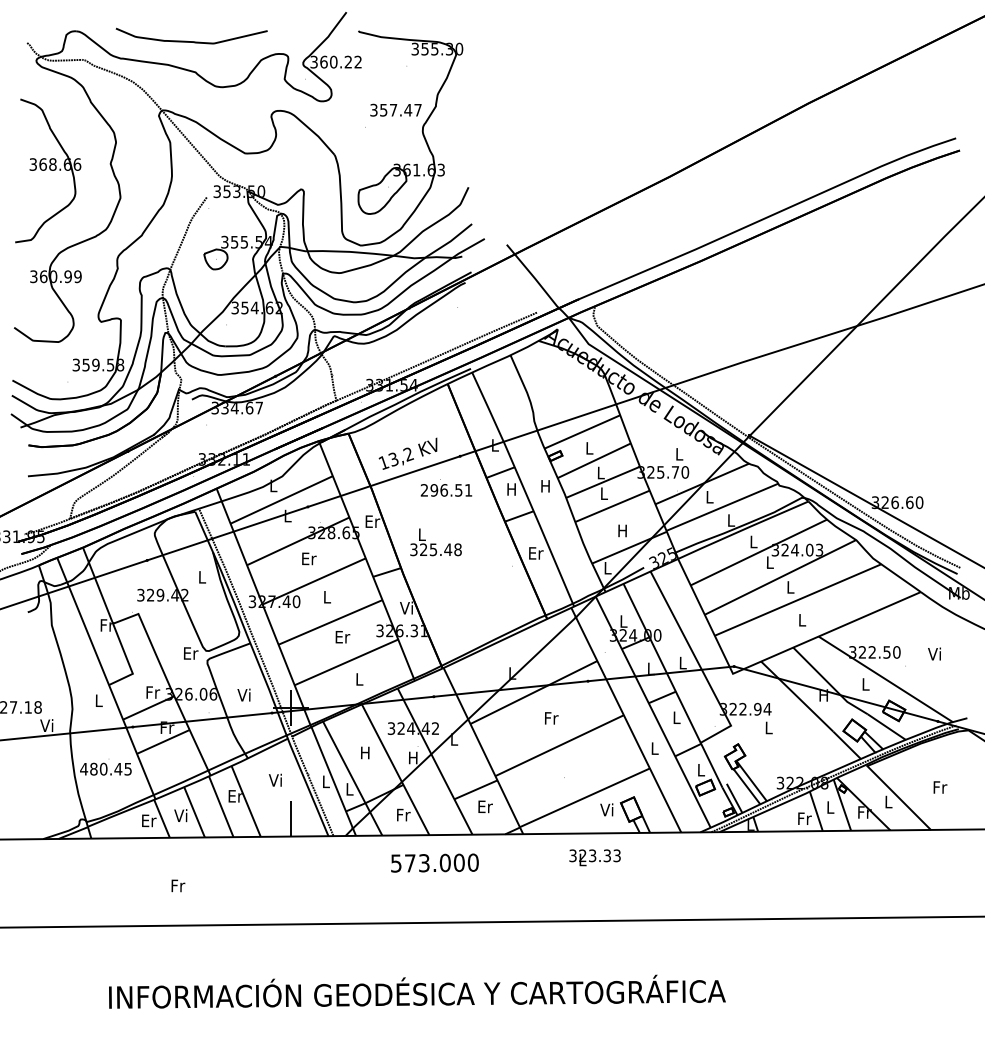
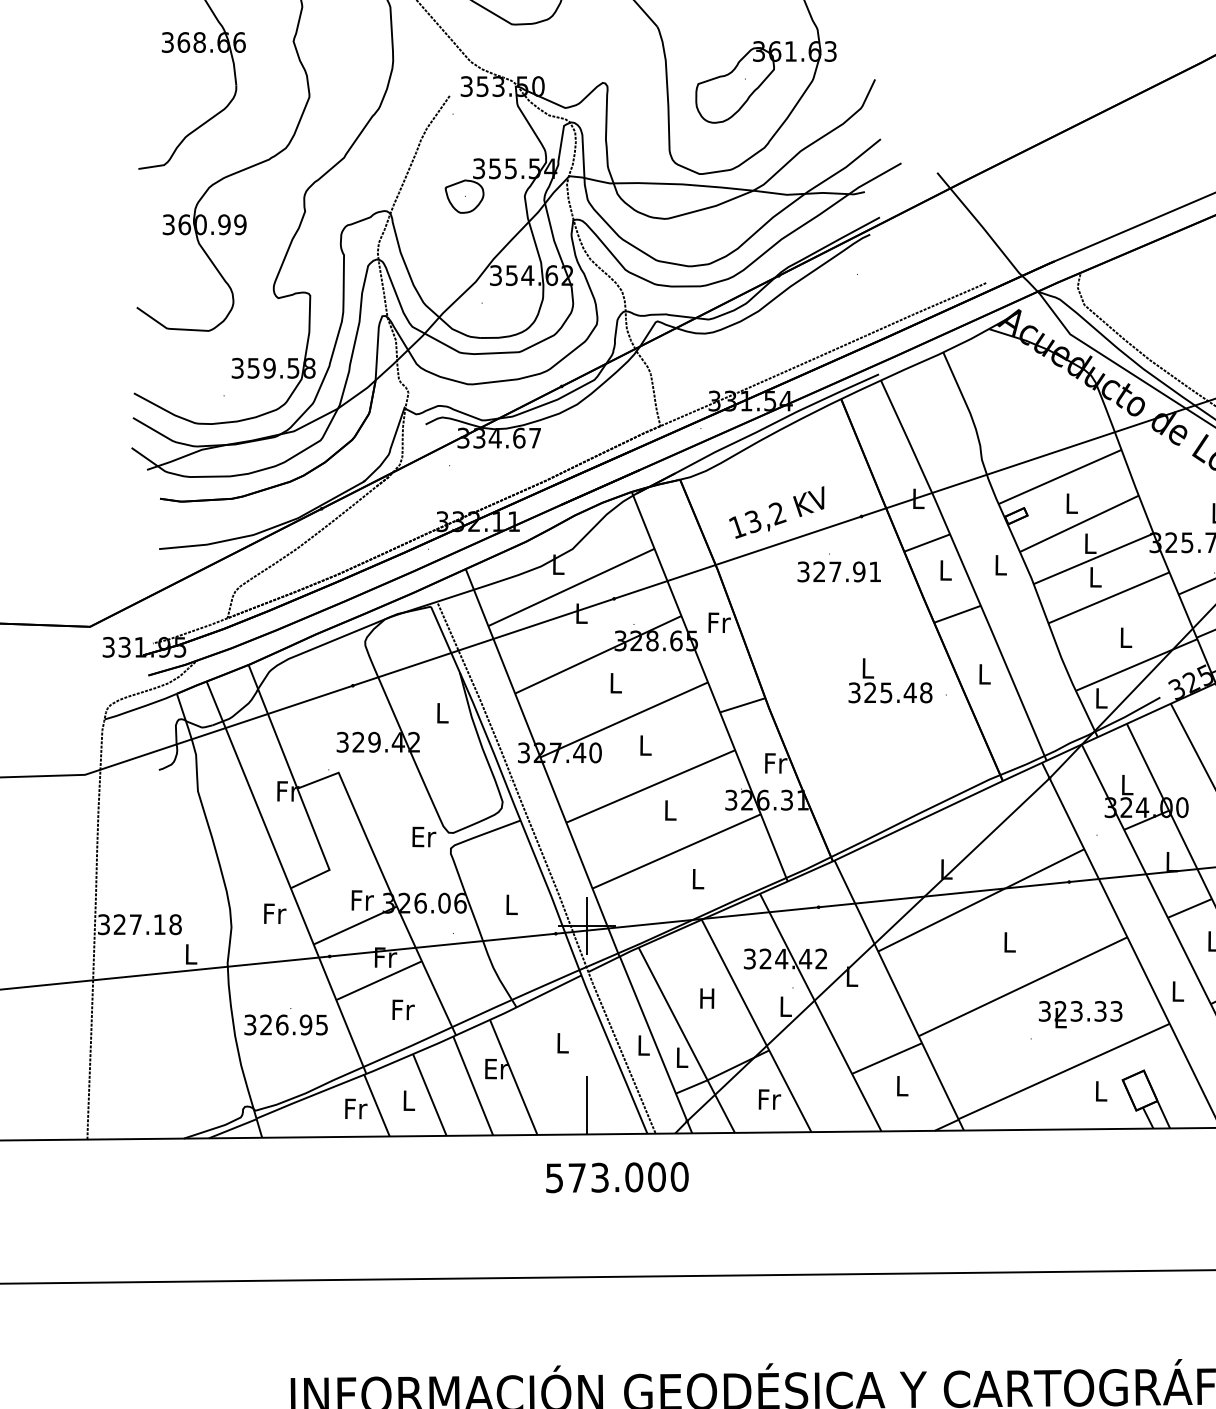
text: (545, 486) -> (1000, 565), H -> L
text: (511, 489) -> (944, 570), H -> L
text: (441, 490) -> (831, 572), 296.51 -> 327.91
text: (372, 521) -> (718, 622), Er -> Fr
text: (622, 530) -> (1125, 637), H -> L
text: (435, 542) -> (889, 680), moved
text: (536, 553) -> (985, 674), Er -> L
text: (309, 558) -> (616, 682), Er -> L
text: (407, 607) -> (775, 762), Vi -> Fr
text: (342, 637) -> (670, 810), Er -> L
text: (243, 694) -> (509, 903), Vi -> L
text: (99, 700) -> (275, 913), L -> Fr
text: (551, 718) -> (1009, 942), Fr -> L
text: (46, 725) -> (189, 953), Vi -> L
text: (413, 757) -> (785, 1005), H -> L
text: (101, 768) -> (278, 1023), 480.45 -> 326.95
text: (274, 779) -> (559, 1041), Vi -> L
text: (485, 806) -> (902, 1085), Er -> L
text: (606, 809) -> (1099, 1090), Vi -> L
text: (180, 815) -> (406, 1100), Vi -> L
text: (149, 820) -> (356, 1108), Er -> Fr
text: (594, 857) -> (1079, 1014), moved
text: (434, 862) -> (616, 1176), moved
text: (178, 885) -> (403, 1009), moved

